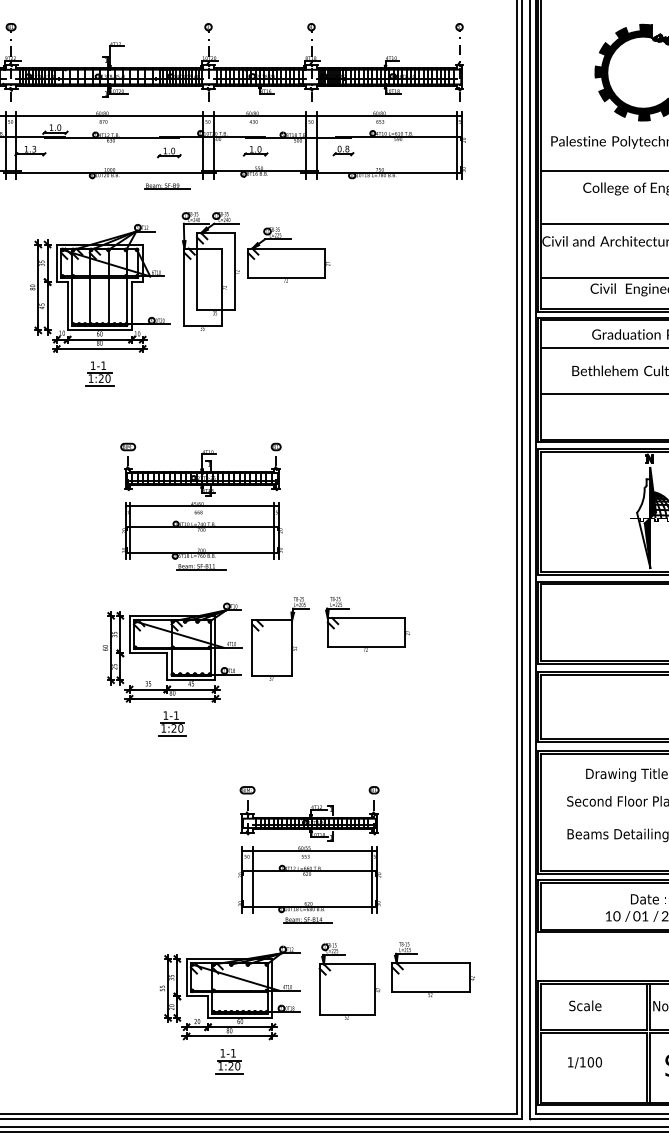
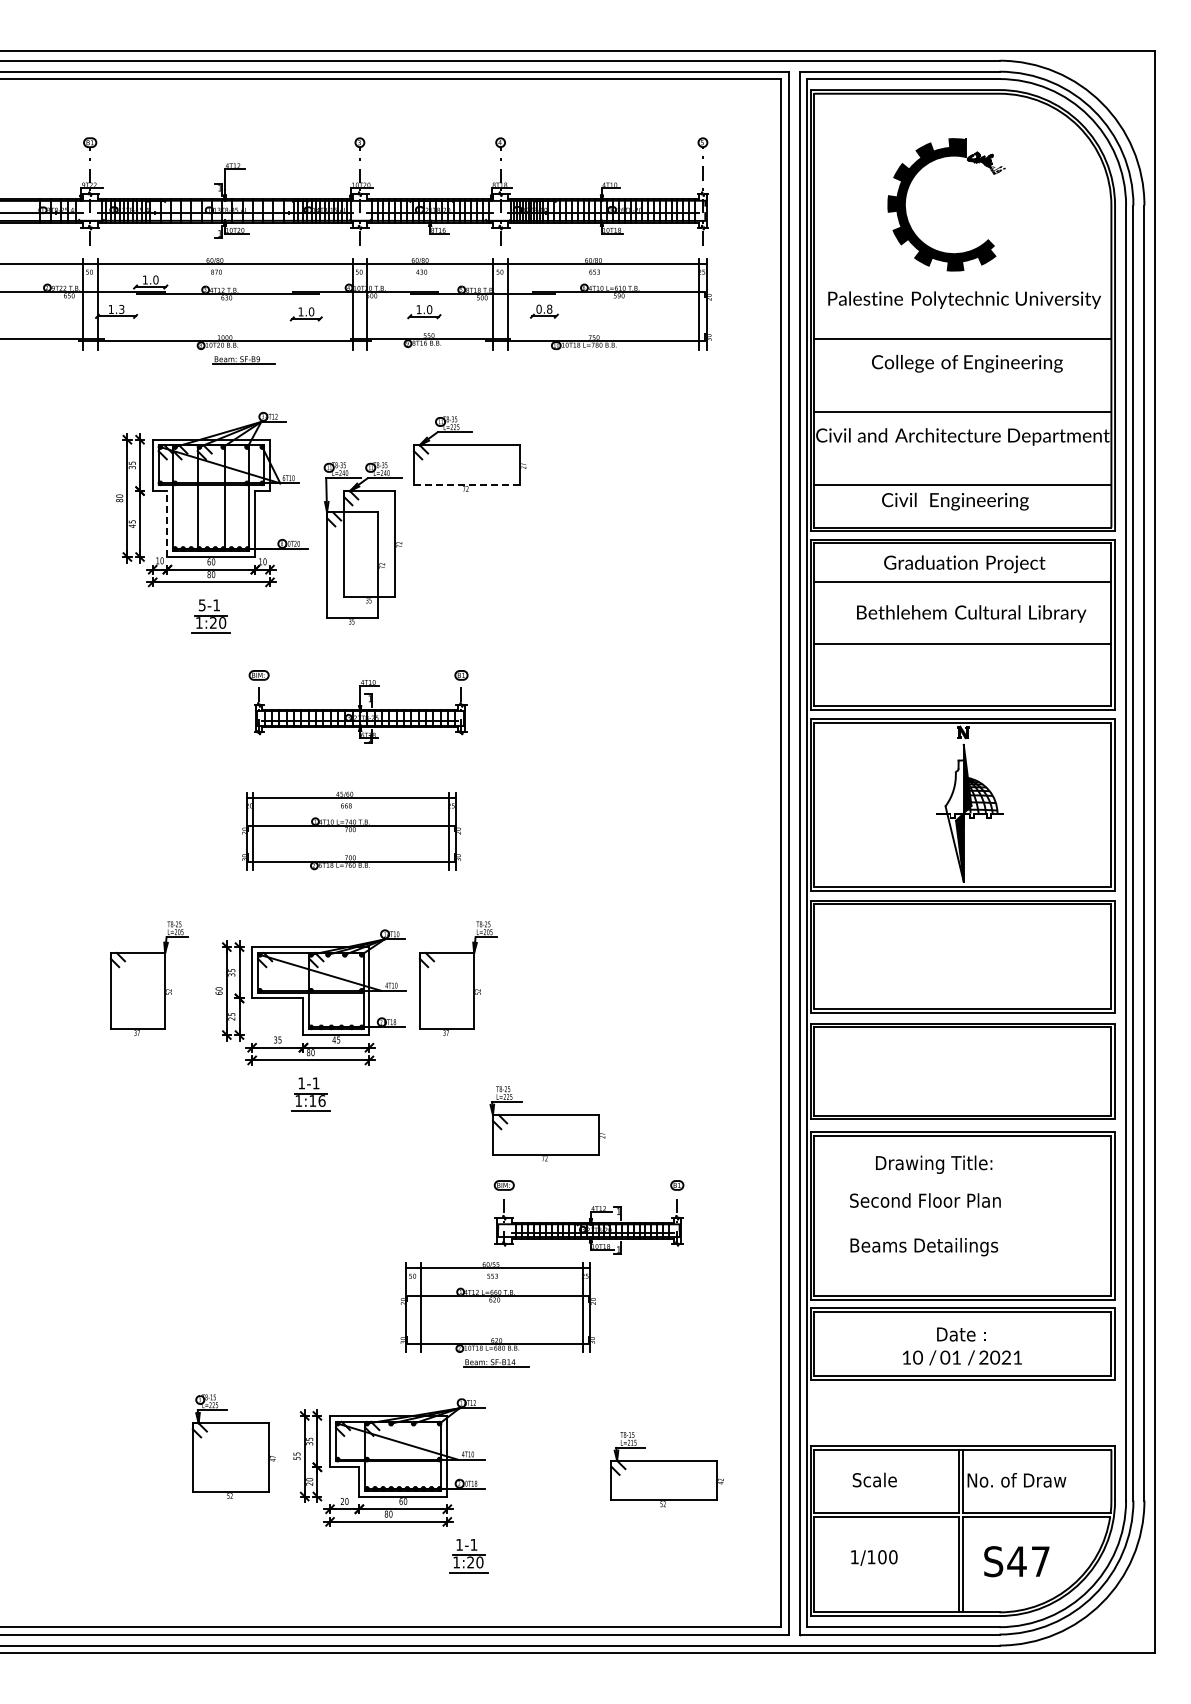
part: (167, 186) -> (243, 360), moved
part: (210, 271) -> (362, 543), moved
line: (286, 278) -> (466, 485), solid -> dashed
line: (67, 306) -> (167, 524), solid -> dashed
text: (92, 365) -> (201, 605), 1-1 -> 5-1
part: (200, 469) -> (358, 706), moved
part: (201, 567) -> (350, 880), removed
part: (367, 624) -> (547, 1123), moved
part: (53, 638) -> (148, 978), added
text: (177, 728) -> (317, 1100), 1:20 -> 1:16
part: (309, 813) -> (588, 1217), moved
part: (432, 969) -> (666, 1469), moved
part: (349, 981) -> (233, 1446), moved
part: (229, 1061) -> (468, 1556), moved

